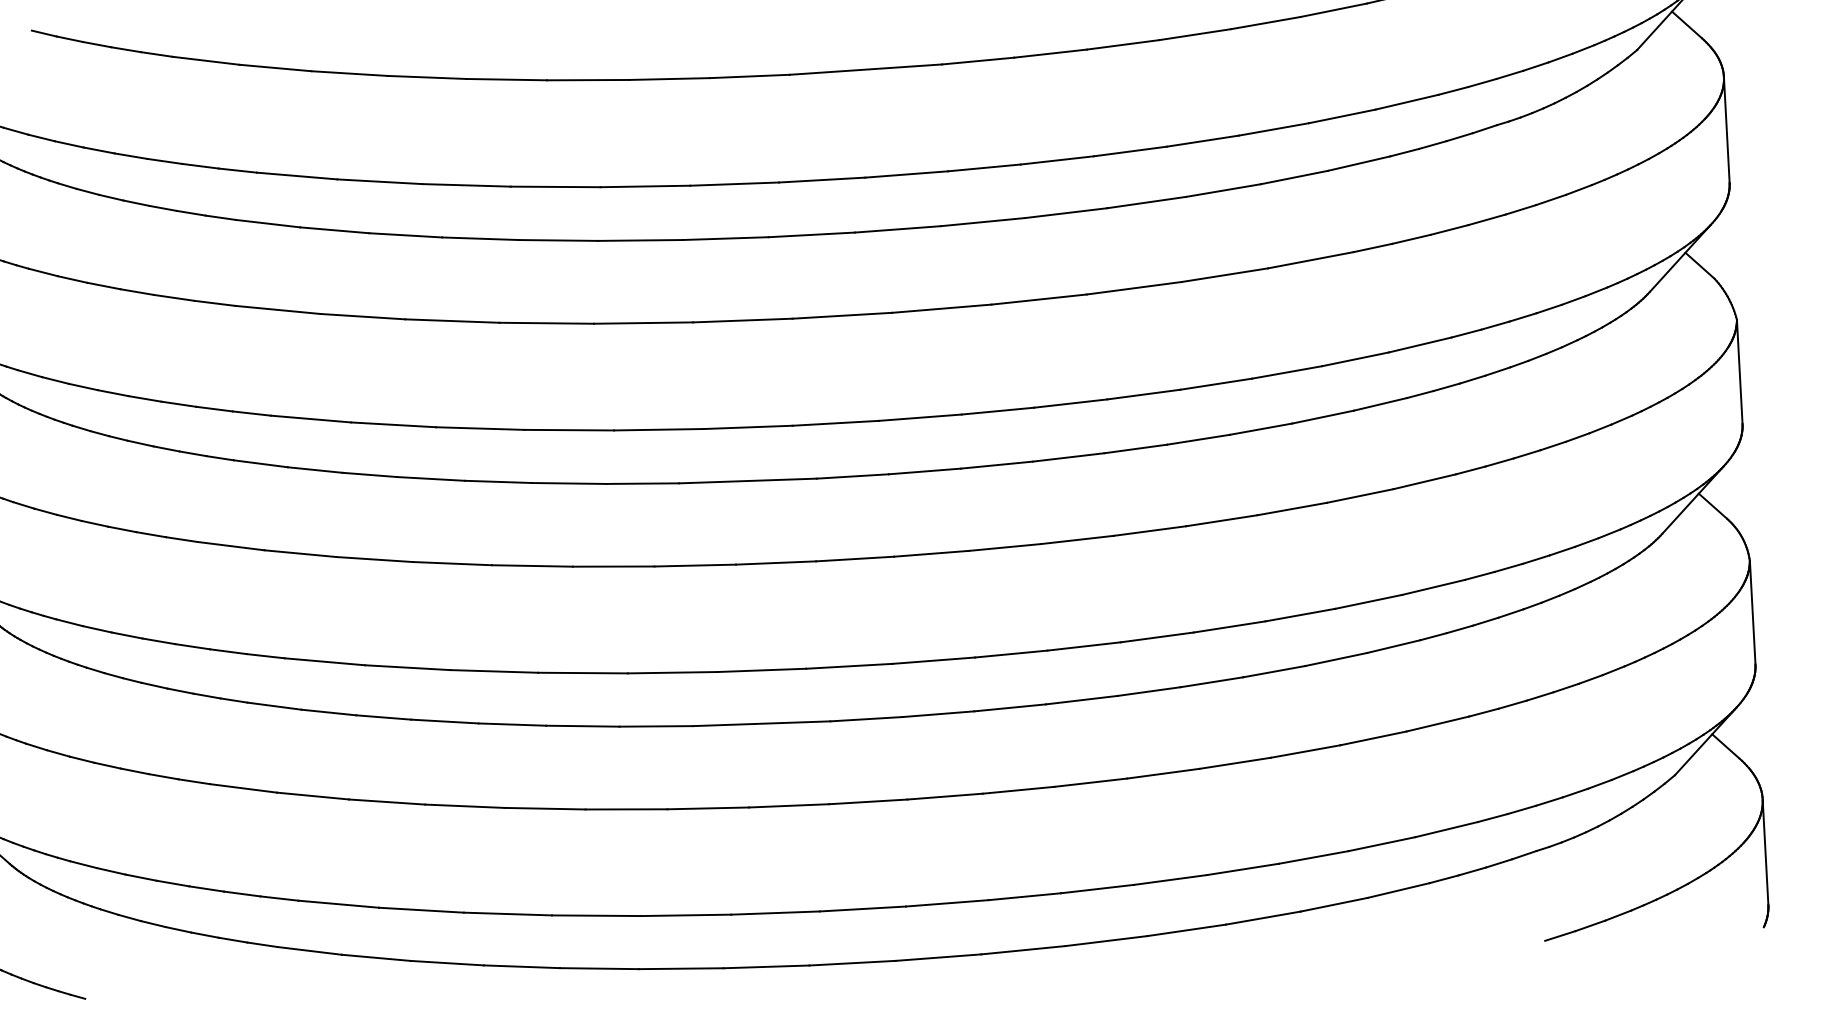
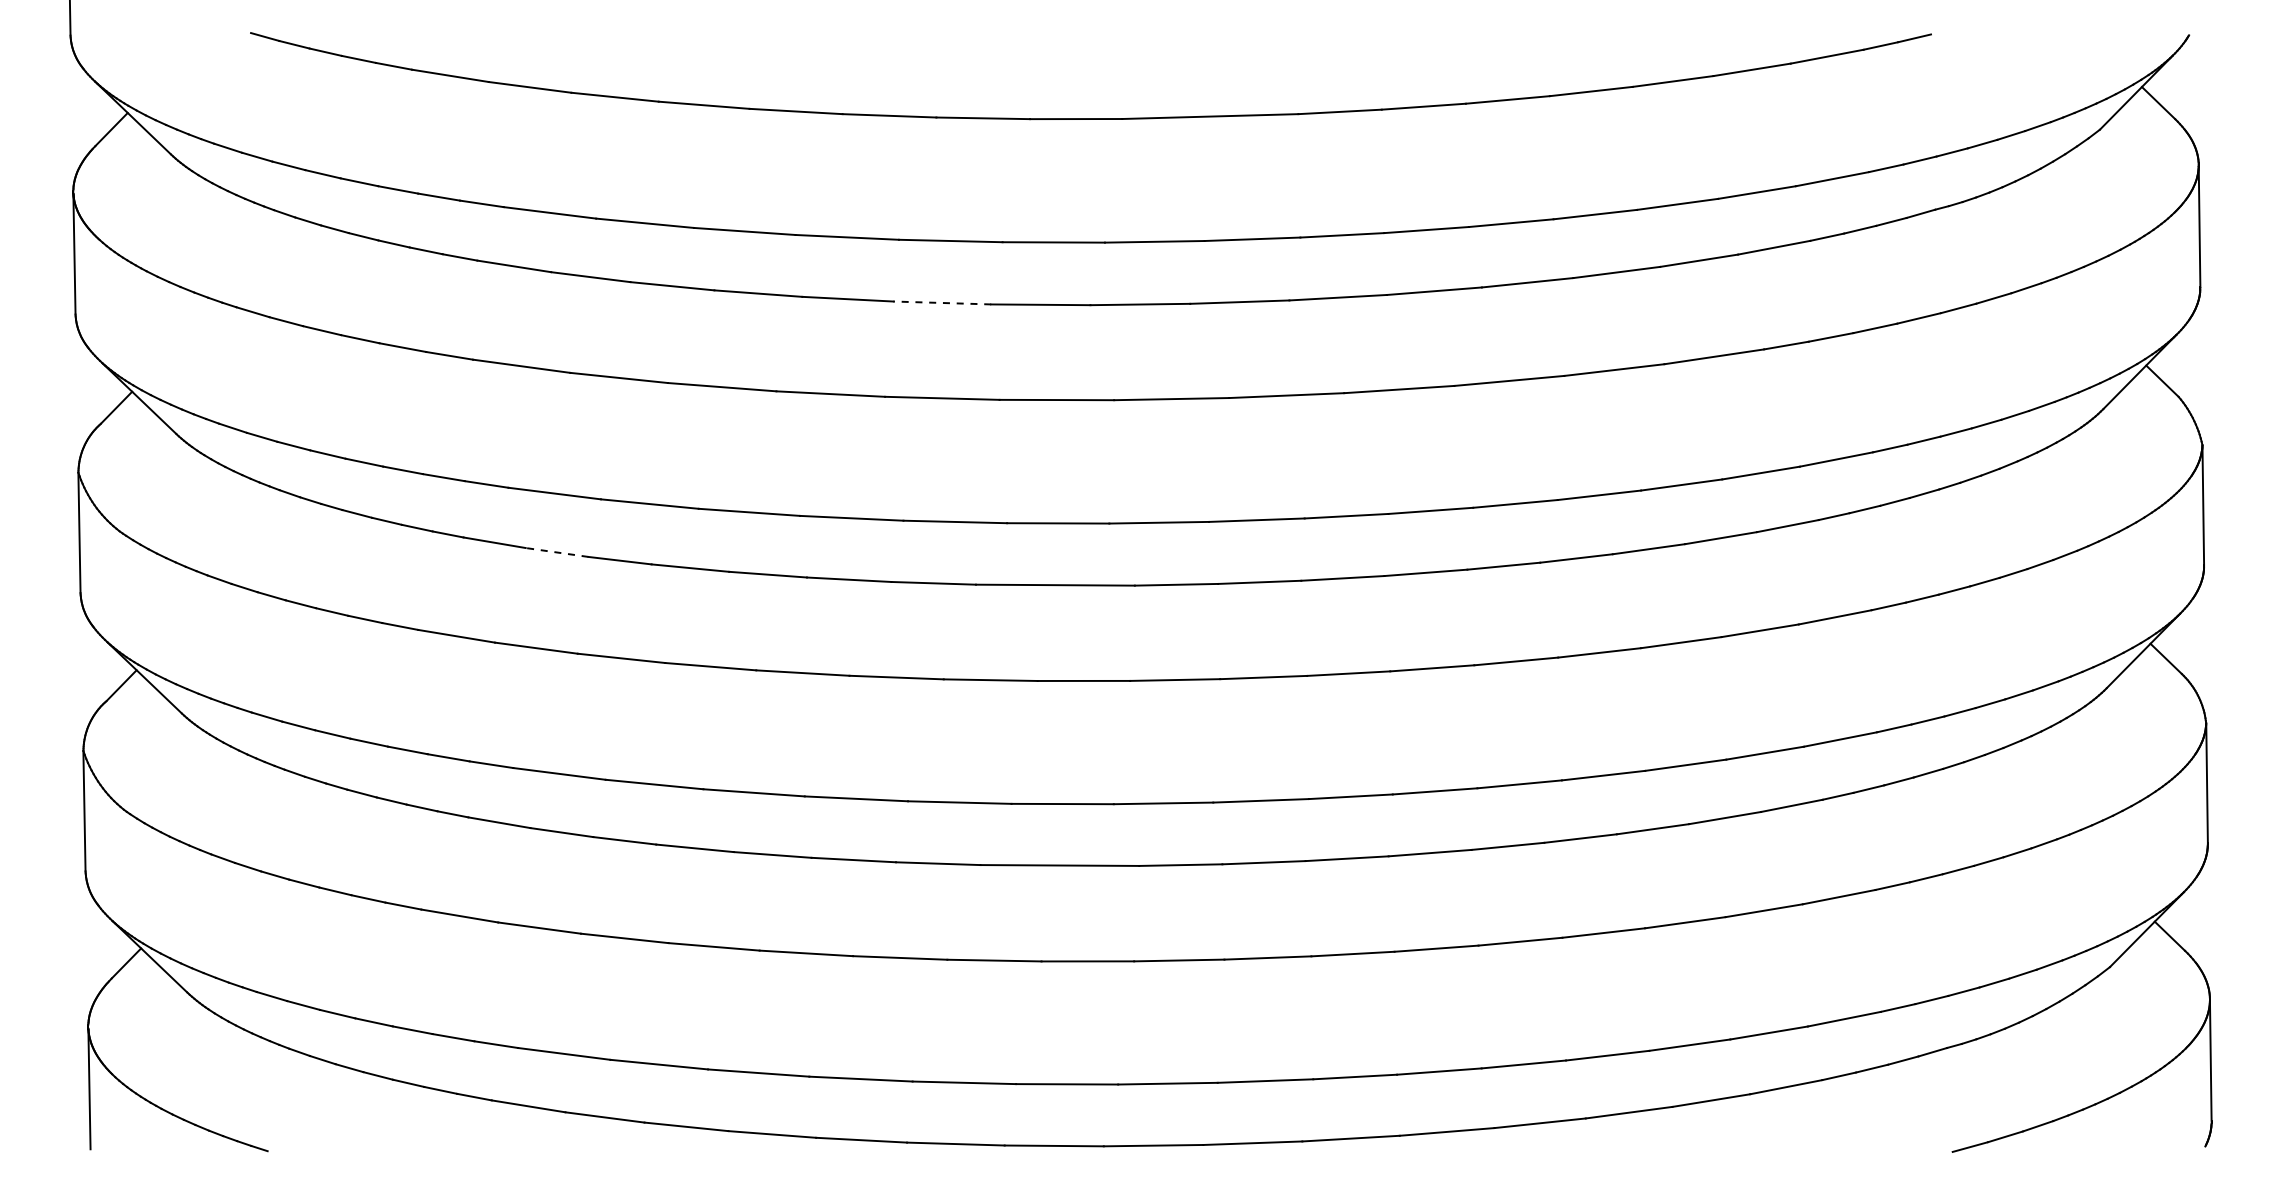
line: (640, 240) -> (942, 302), solid -> dashed
line: (315, 470) -> (557, 552), solid -> dashed

